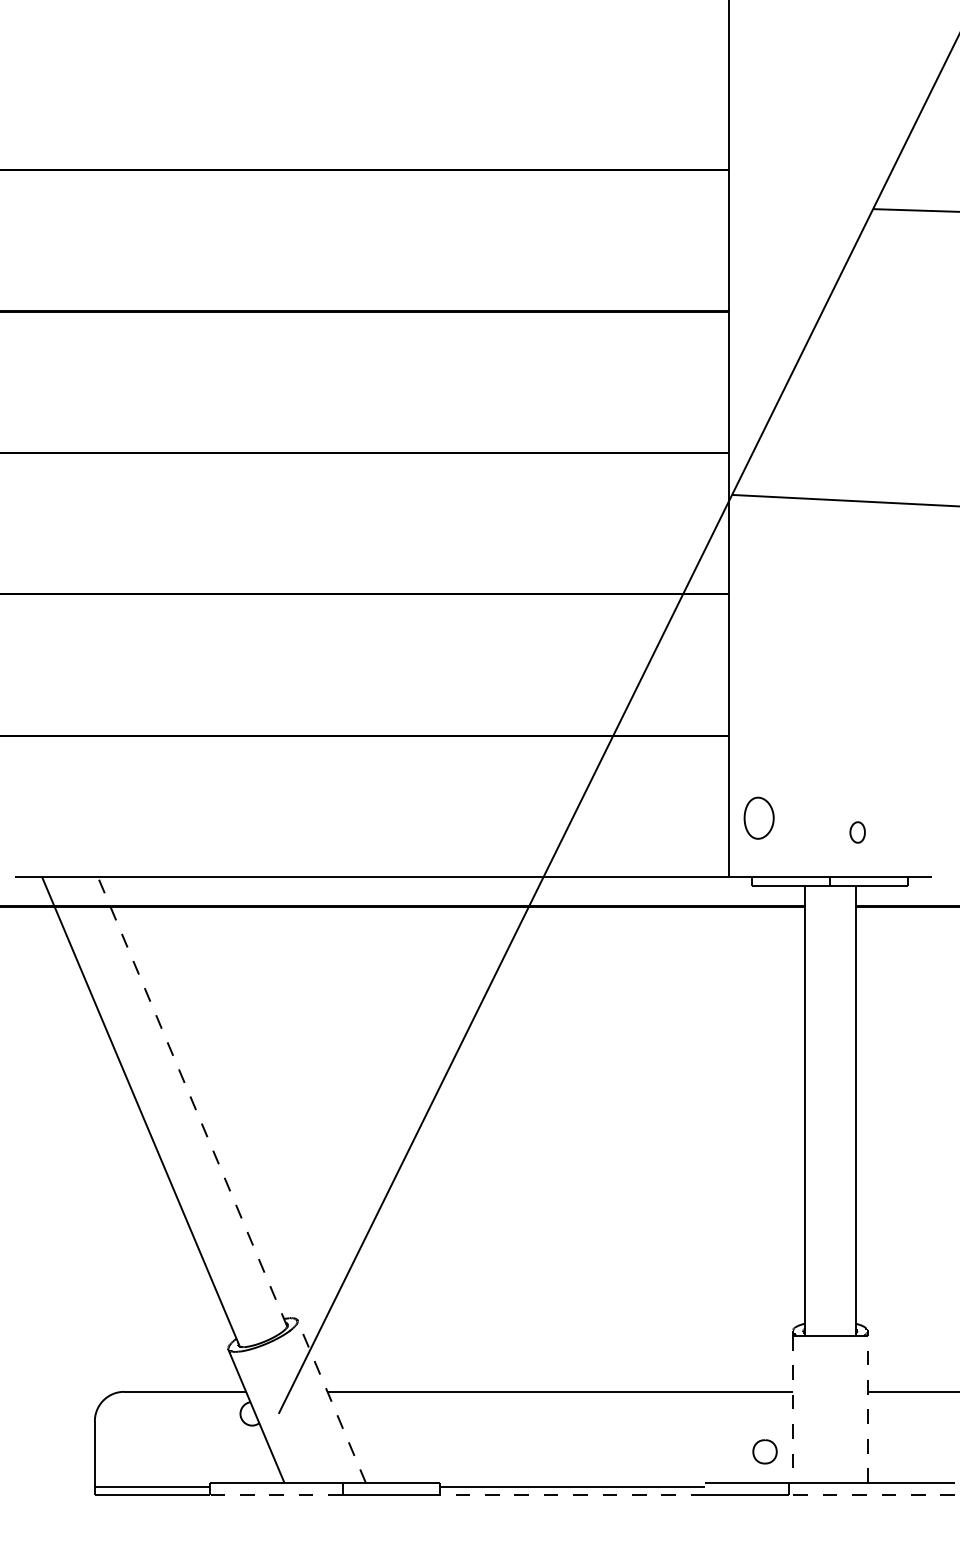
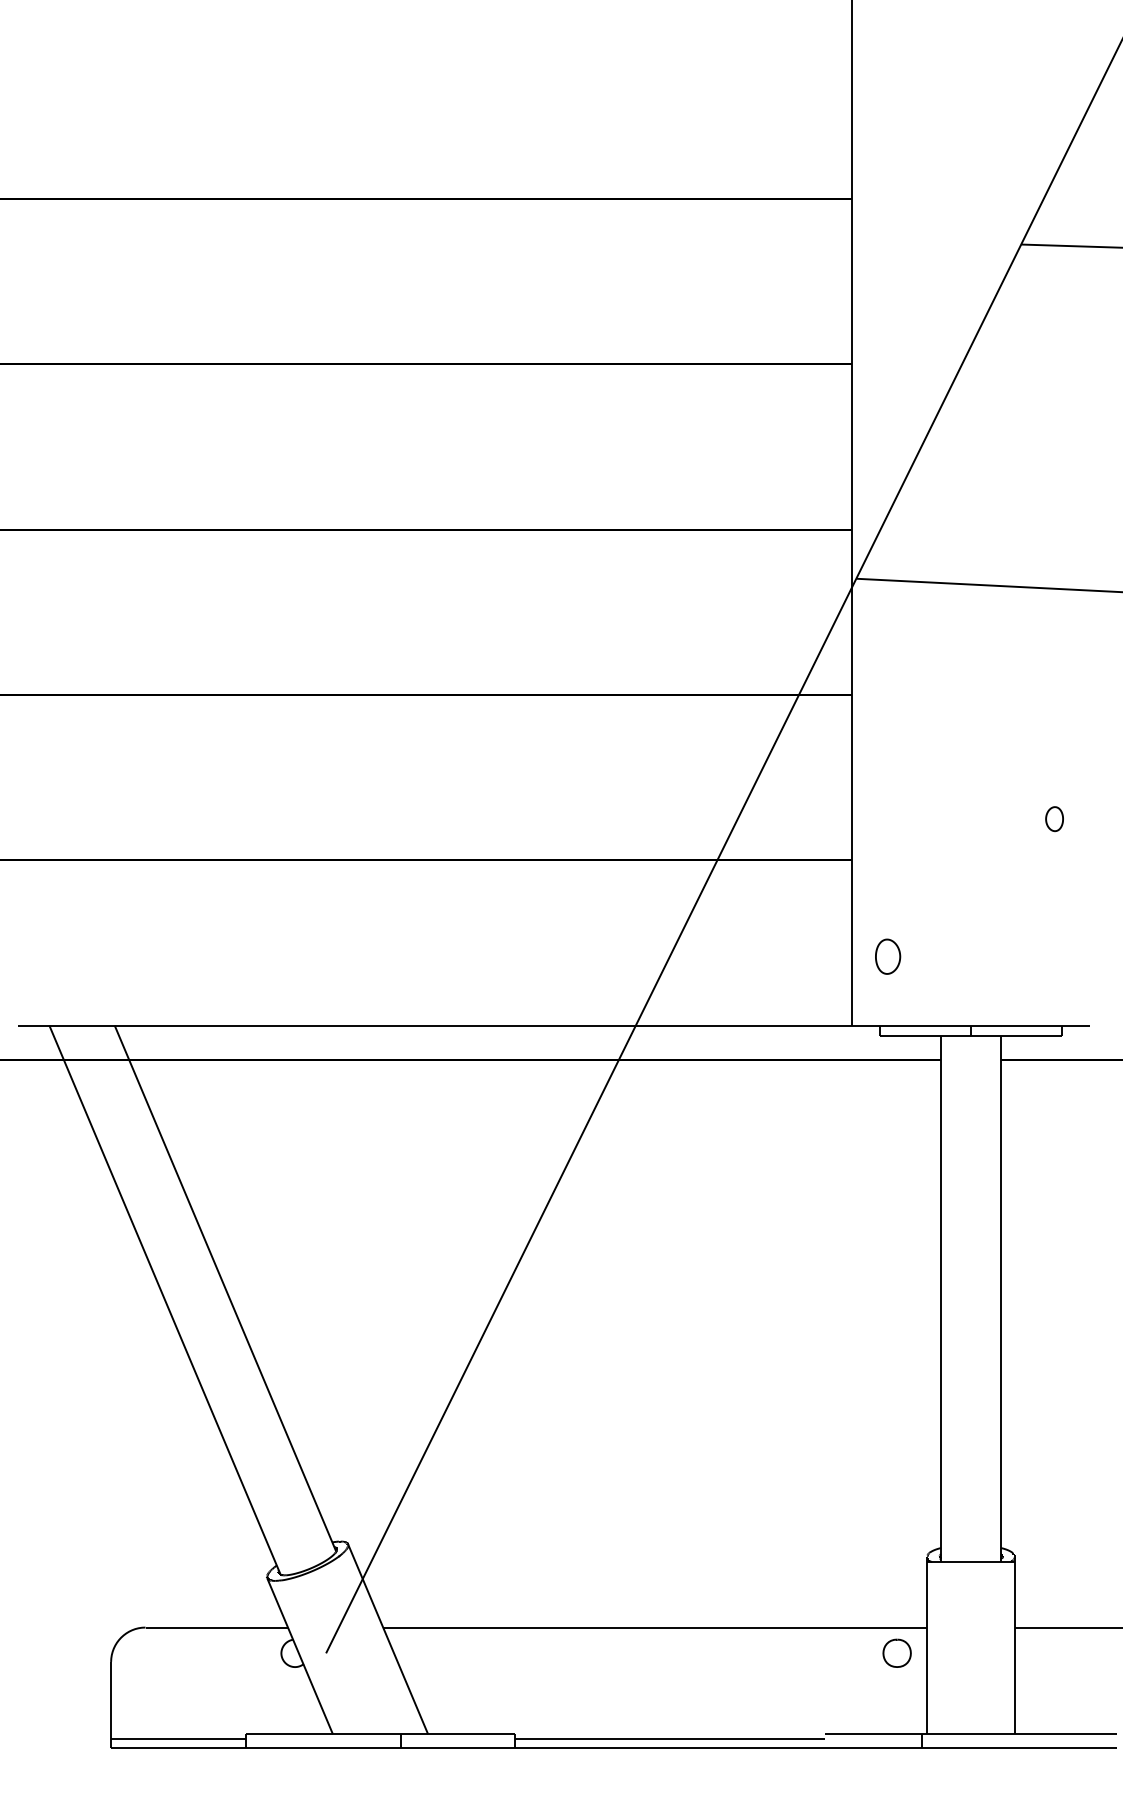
part: (759, 817) -> (888, 955), size x0.71
part: (857, 832) -> (1054, 819), moved
line: (192, 1101) -> (225, 1288), dashed -> solid
line: (331, 1401) -> (387, 1638), dashed -> solid
line: (792, 1409) -> (926, 1648), dashed -> solid
line: (867, 1409) -> (1014, 1648), dashed -> solid
part: (764, 1451) -> (896, 1652), moved
line: (276, 1494) -> (323, 1747), dashed -> solid
line: (572, 1494) -> (669, 1747), dashed -> solid
line: (871, 1494) -> (1019, 1747), dashed -> solid

